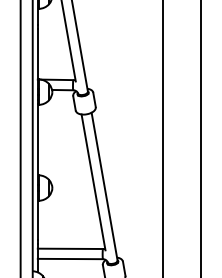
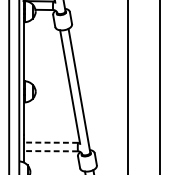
line: (70, 248) -> (50, 142), solid -> dashed
line: (70, 259) -> (50, 151), solid -> dashed

